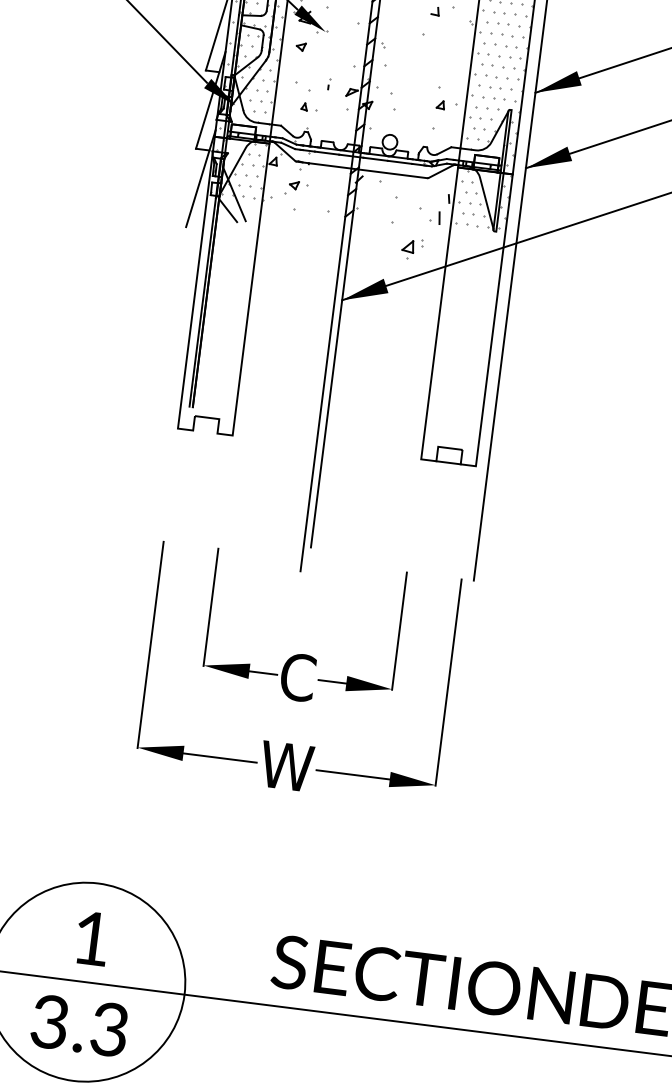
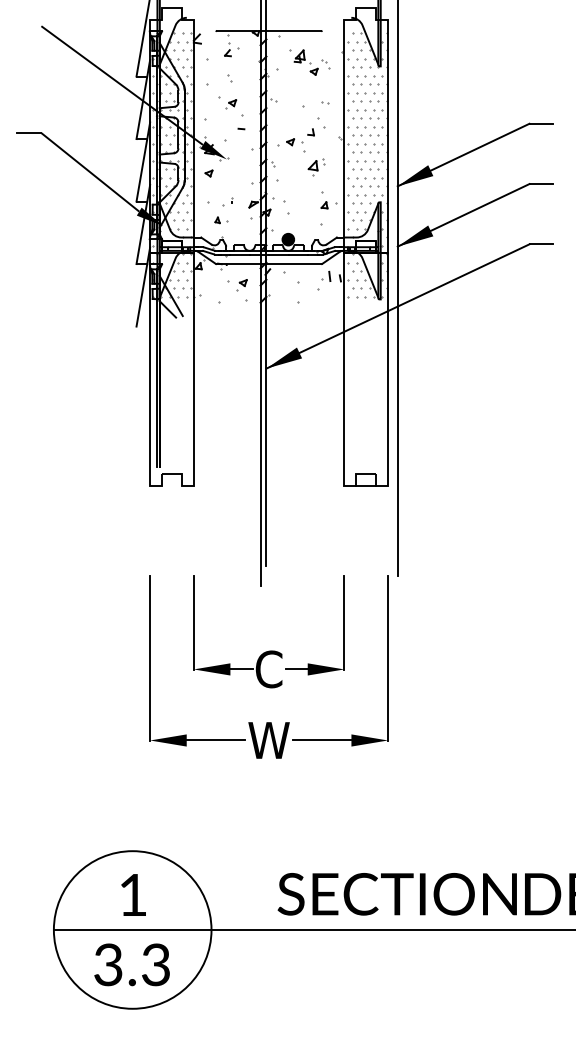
part: (408, 20) -> (290, 142), added
part: (319, 84) -> (227, 201), size x0.62
fill: (390, 142) -> (288, 239), added
part: (291, 188) -> (241, 285), moved
part: (435, 216) -> (326, 275), moved
part: (412, 249) -> (316, 167), moved

